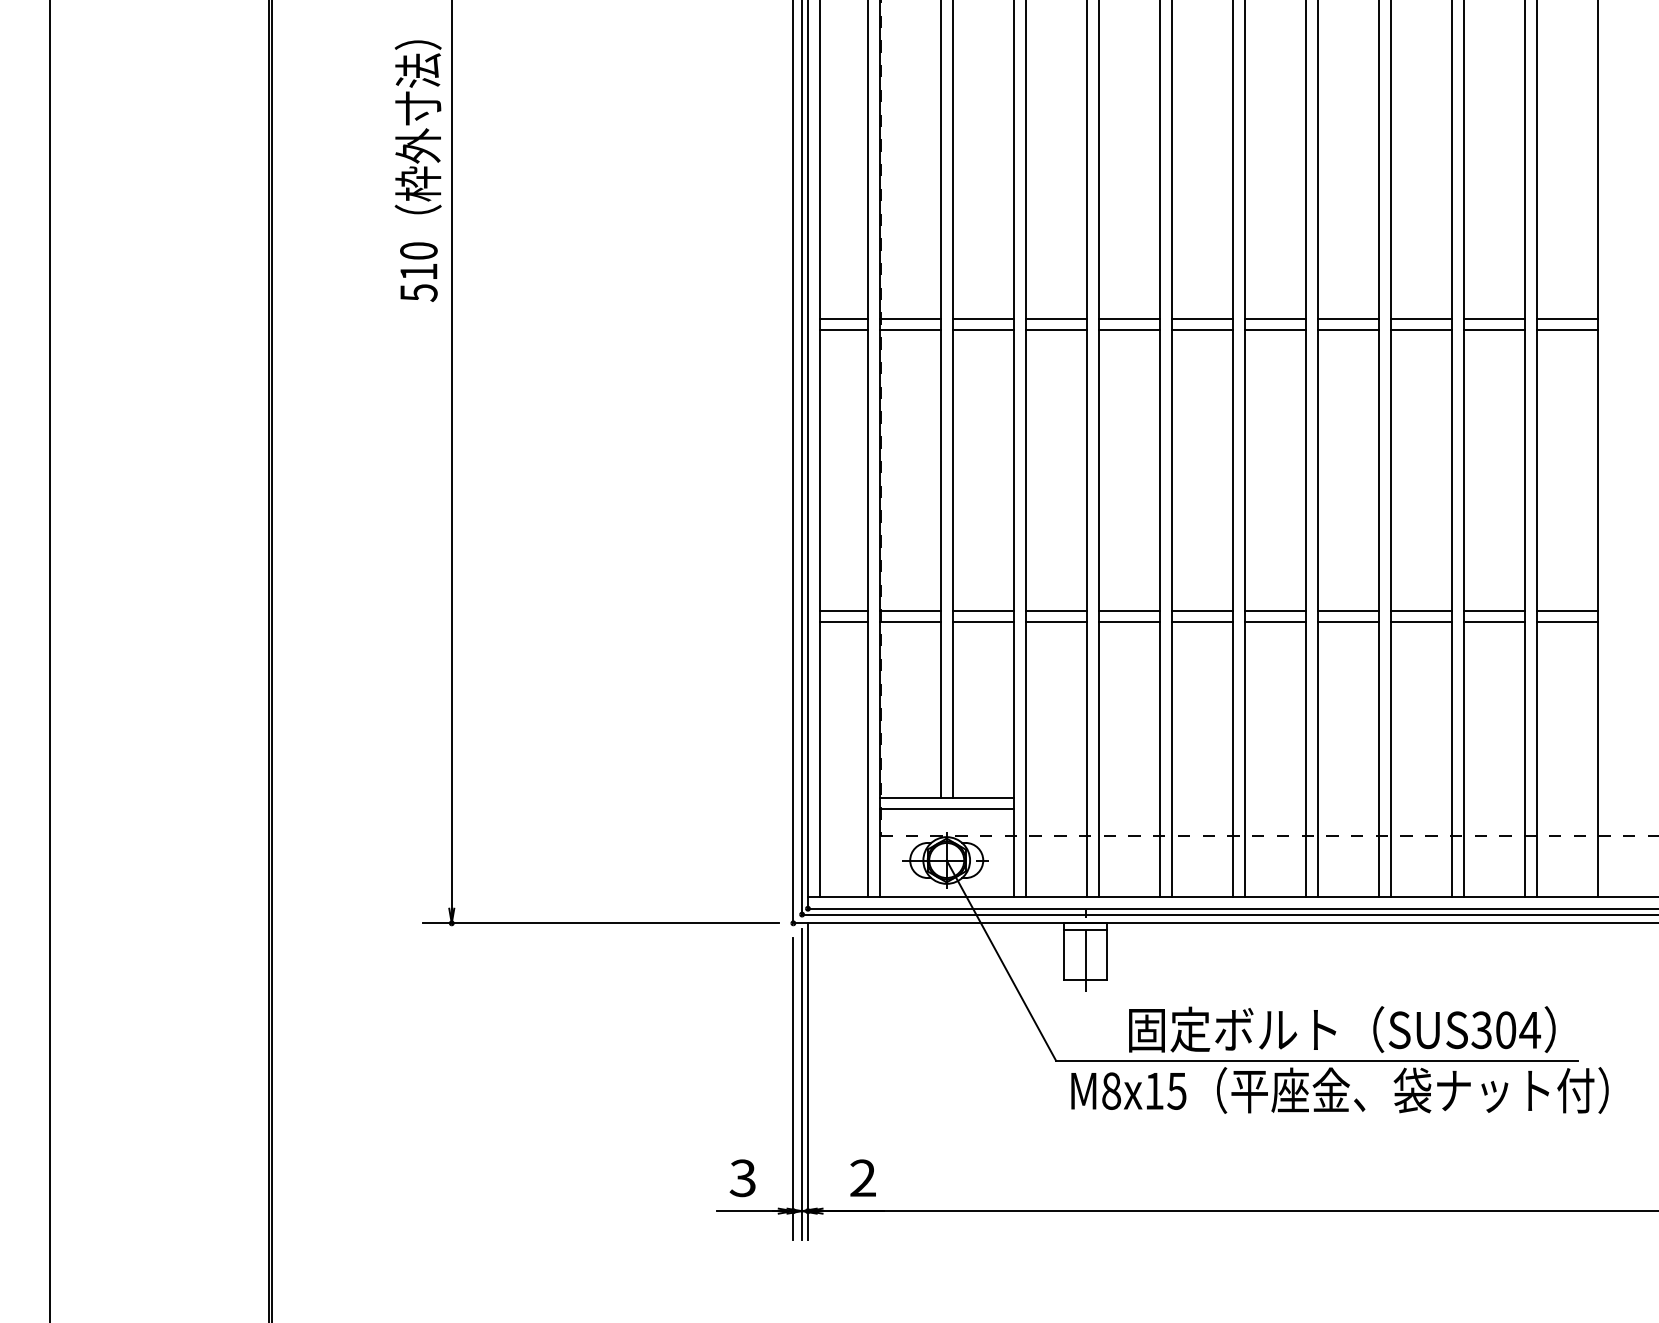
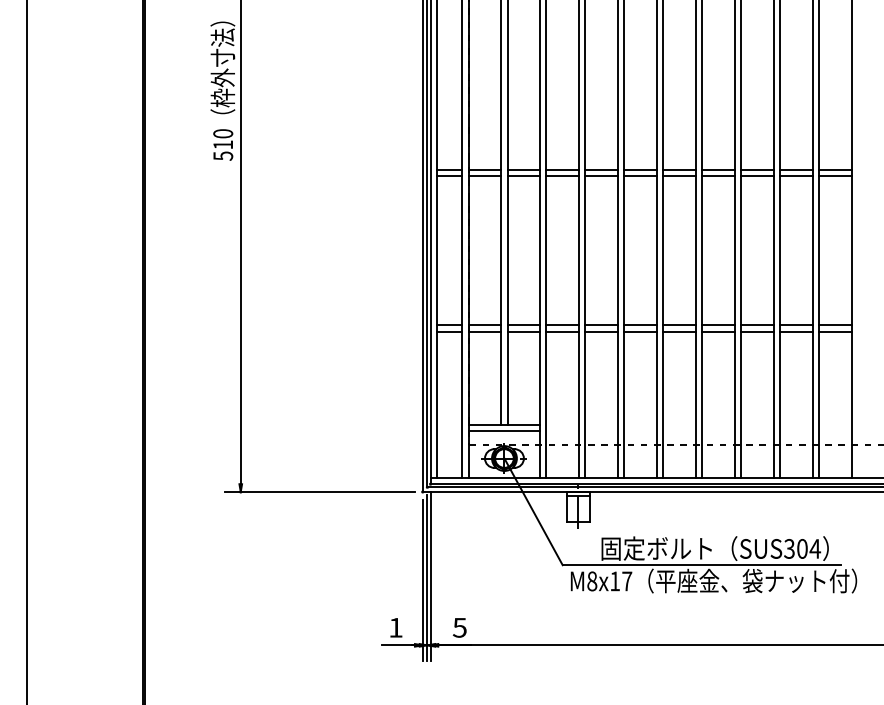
text: (1177, 1091) -> (627, 581), M8x15 -> M8x17
text: (742, 1177) -> (395, 627), 3 -> 1
text: (862, 1177) -> (459, 627), 2 -> 5

